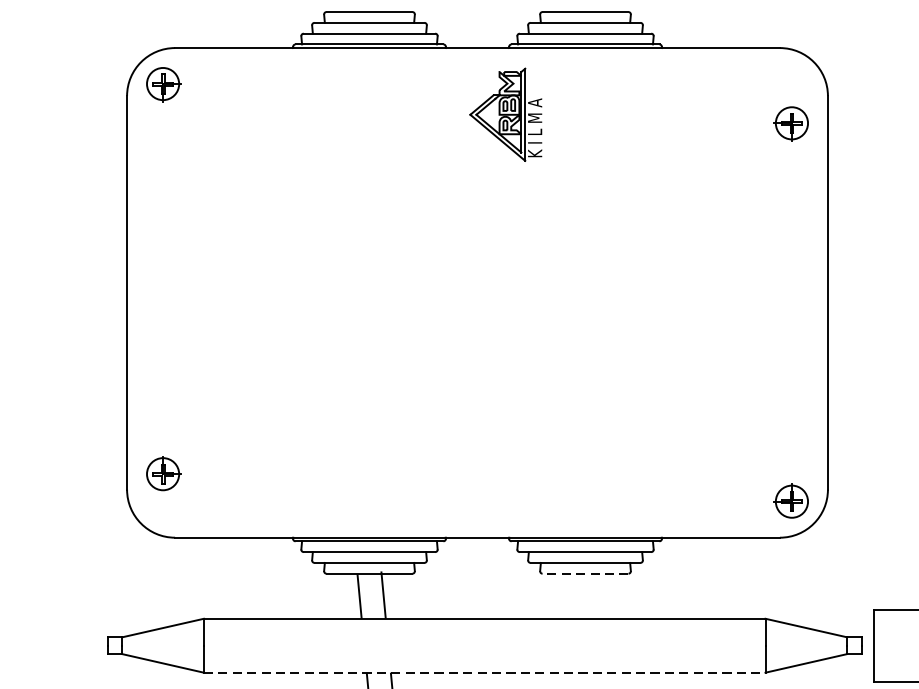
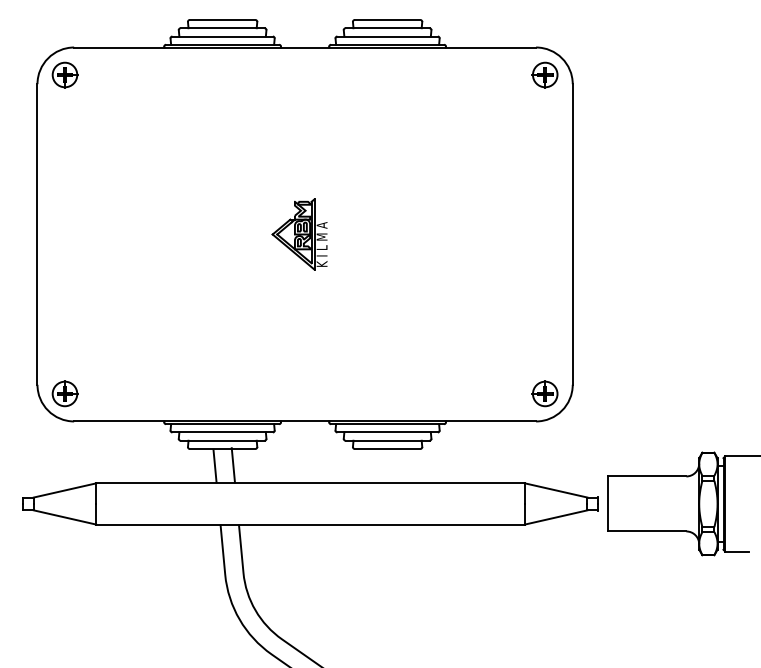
part: (505, 114) -> (299, 234), moved
part: (790, 122) -> (544, 74), moved
part: (162, 473) -> (64, 393), moved
line: (585, 573) -> (387, 448), dashed -> solid
line: (485, 672) -> (311, 524), dashed -> solid

